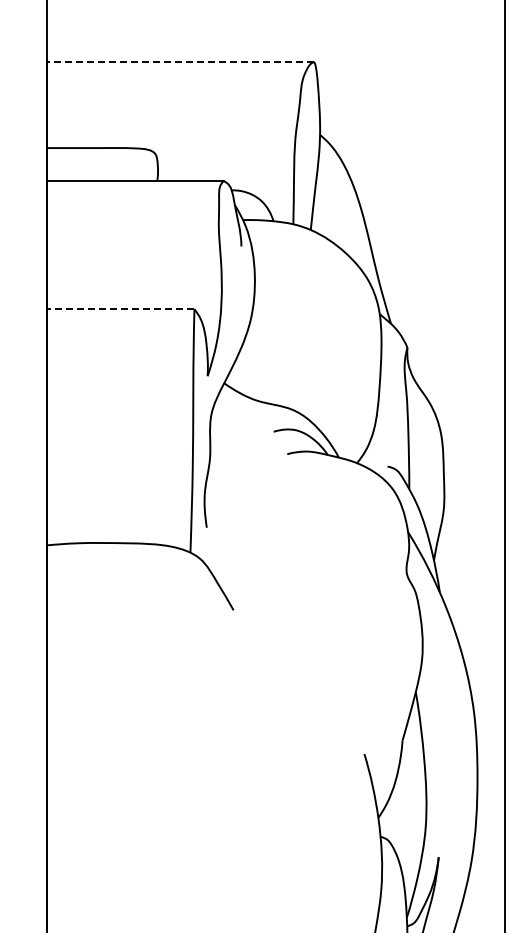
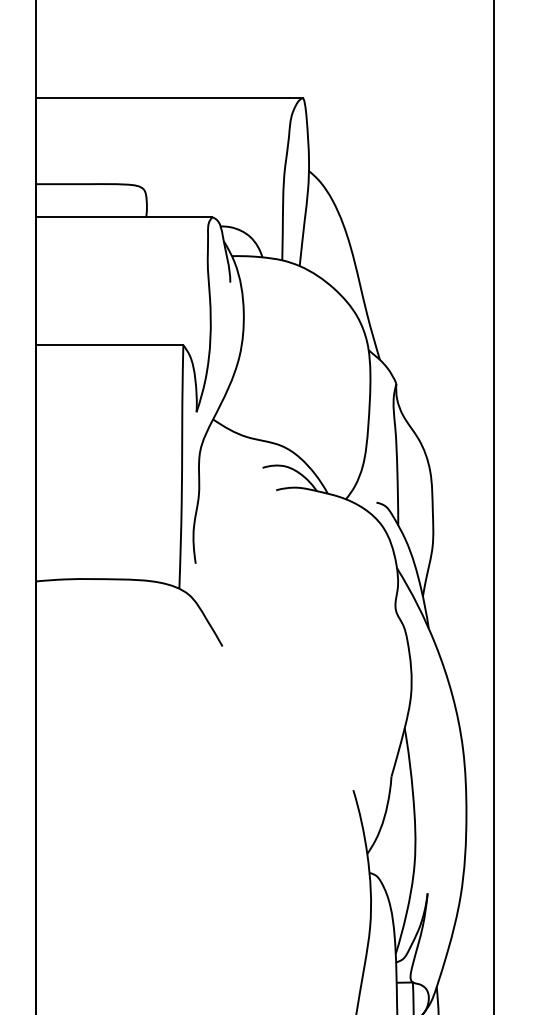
line: (180, 62) -> (169, 98), dashed -> solid
line: (120, 309) -> (109, 345), dashed -> solid

